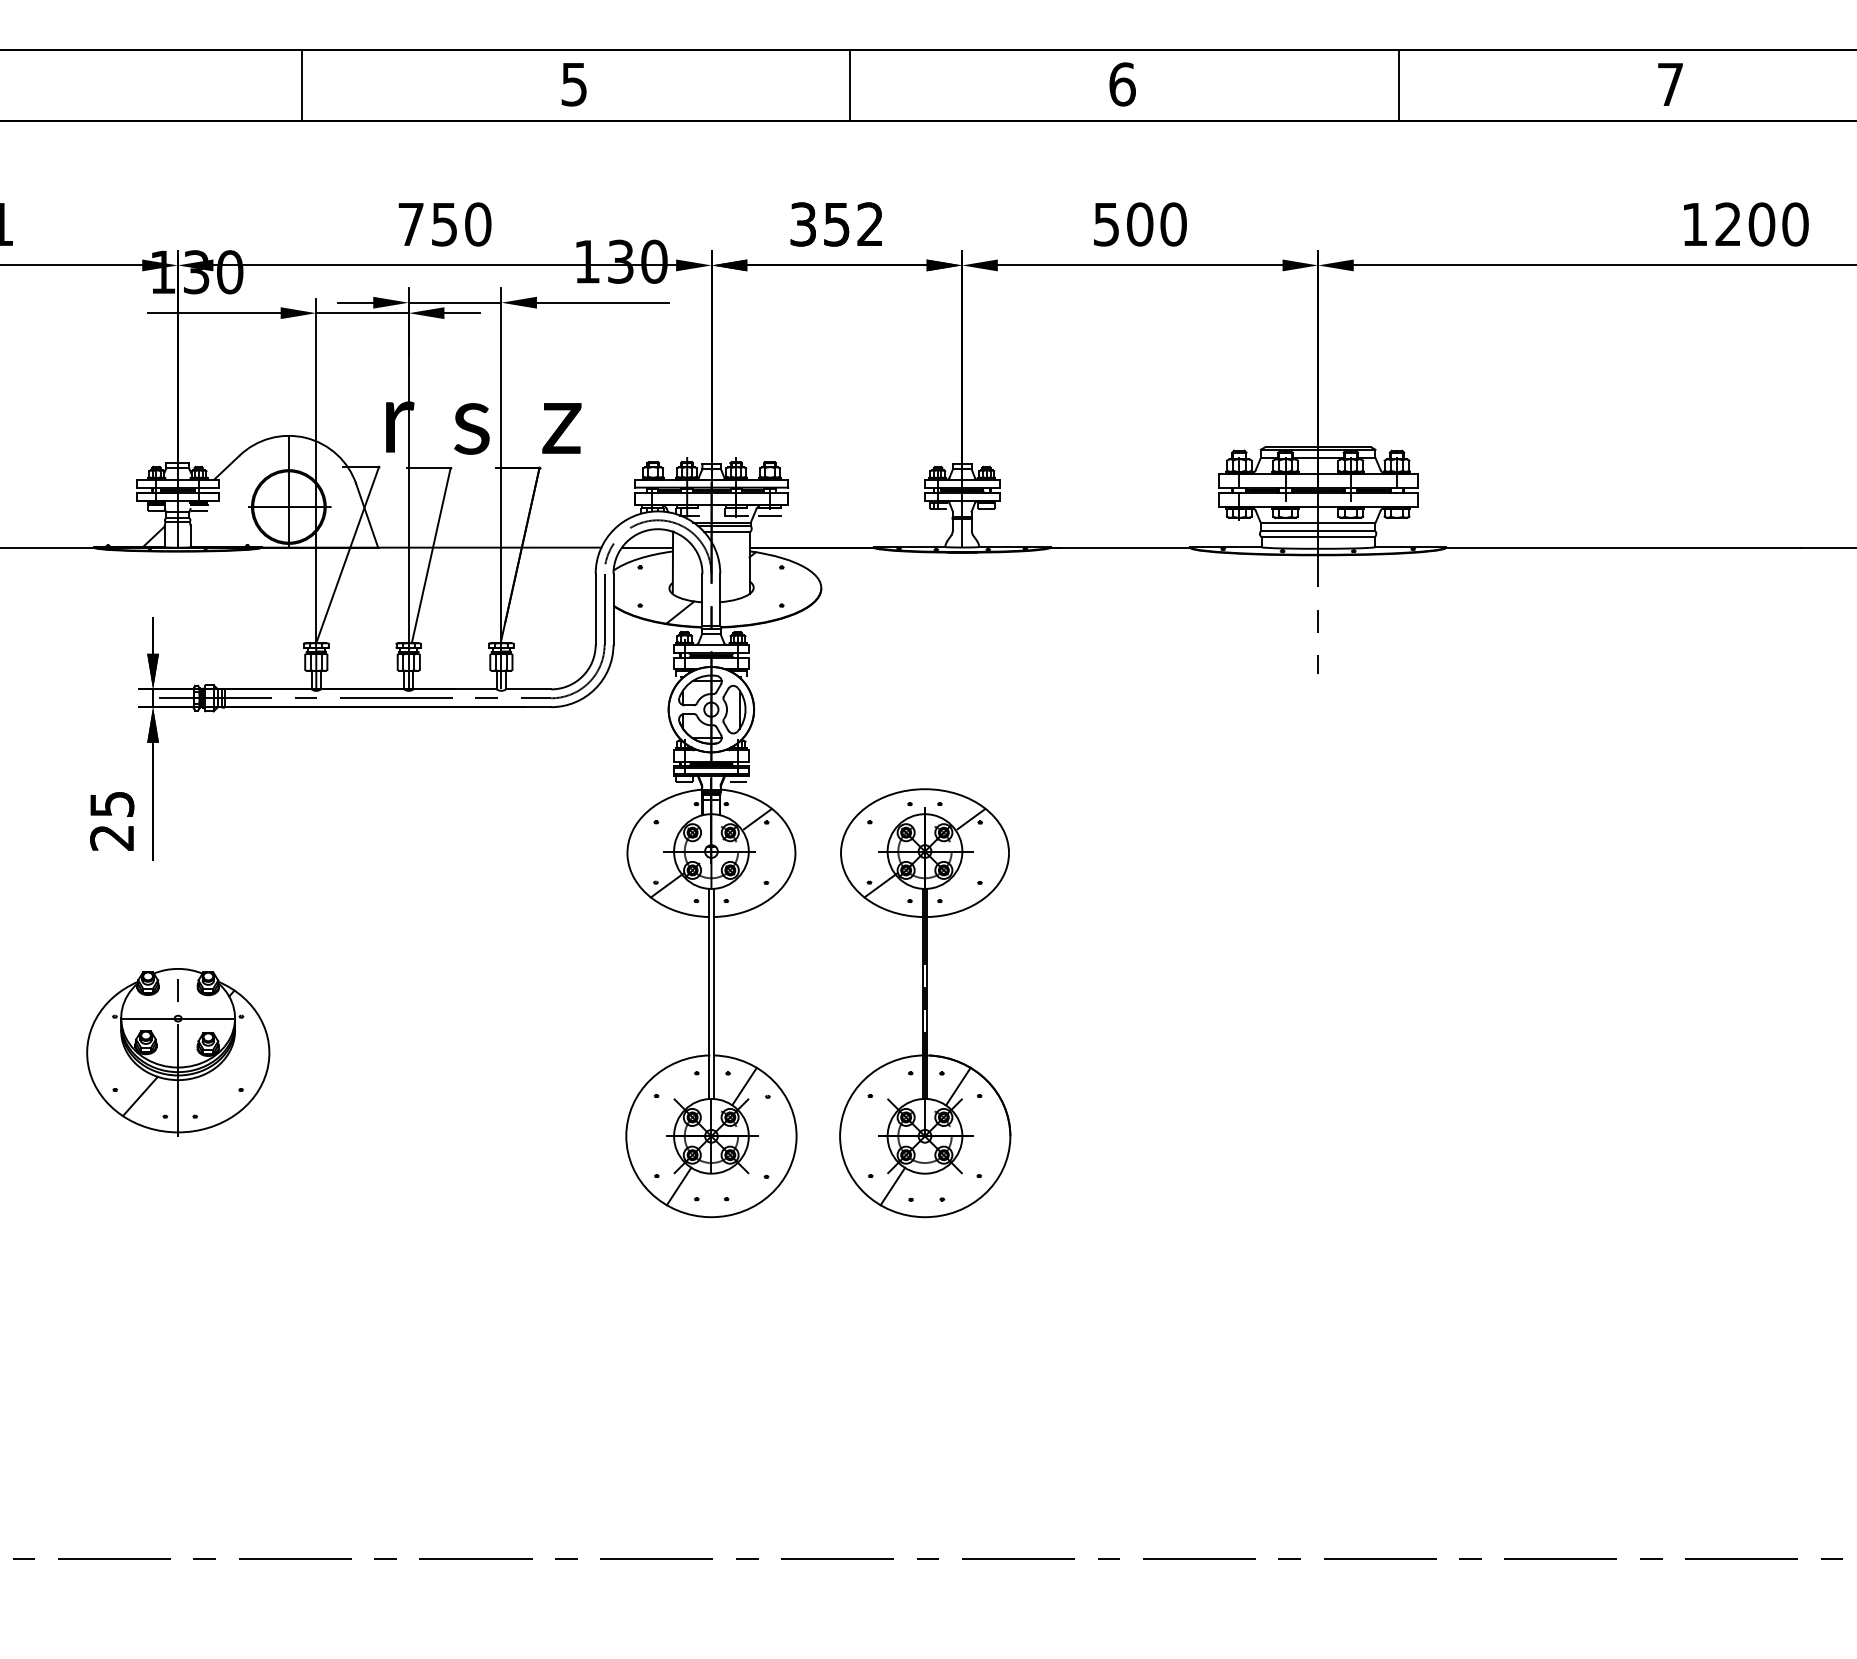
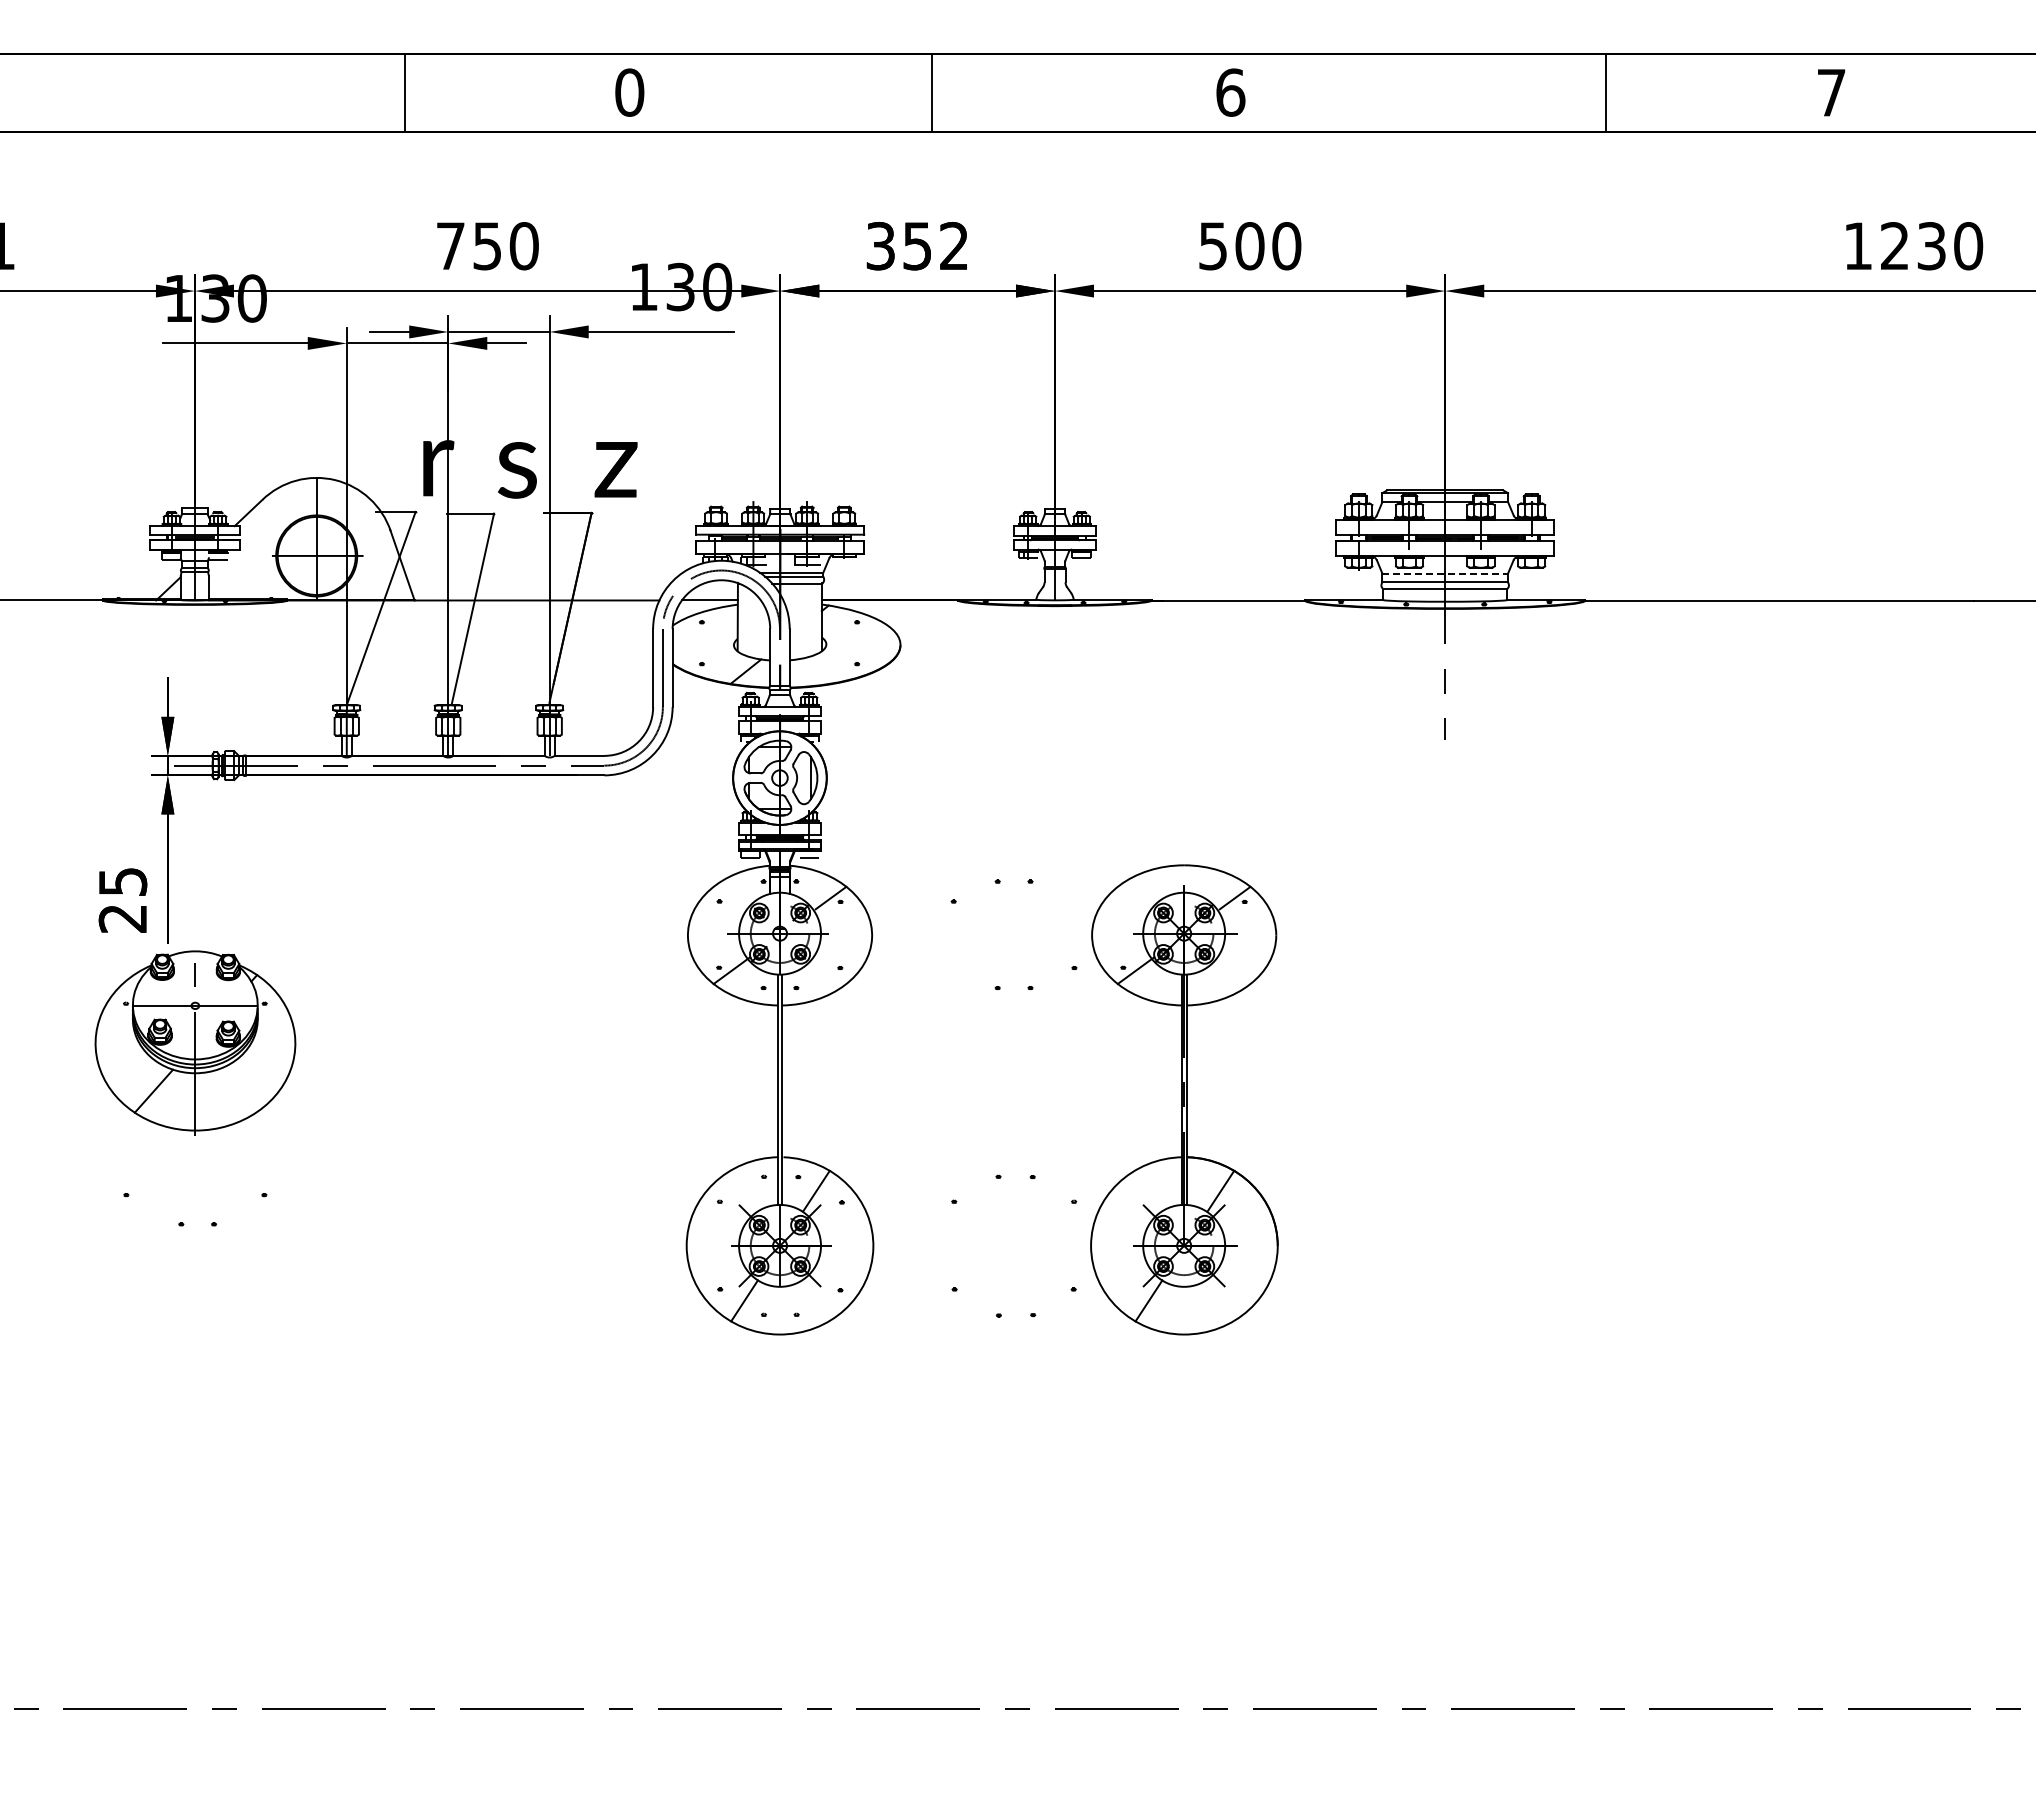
text: (574, 84) -> (629, 92), 5 -> 0
line: (302, 85) -> (405, 93), moved
line: (1398, 85) -> (1606, 93), moved
text: (1761, 224) -> (1931, 246), 1200 -> 1230
line: (769, 515) -> (843, 565), removed
line: (1318, 523) -> (1445, 573), solid -> dashed
part: (925, 1002) -> (1184, 1099), moved
part: (178, 1052) -> (195, 1042), moved

